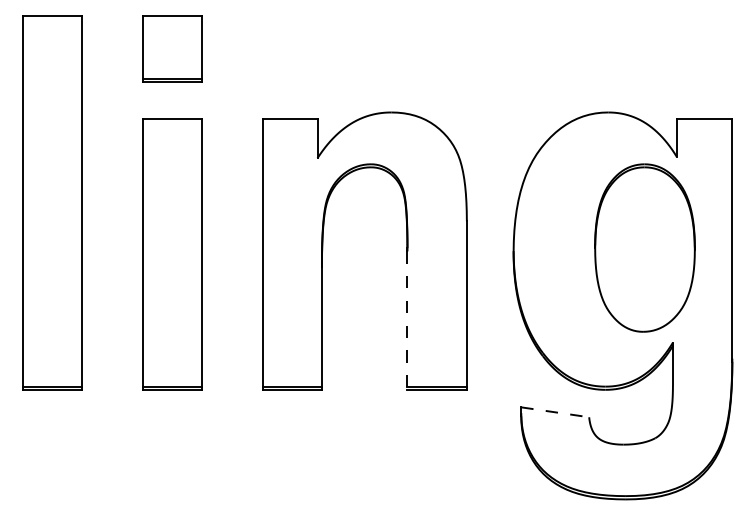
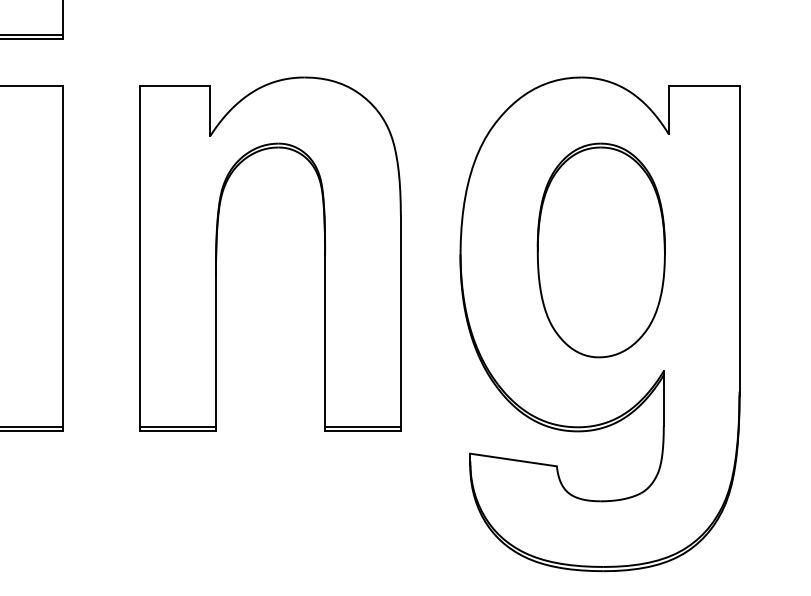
part: (644, 247) -> (600, 249), moved
line: (407, 321) -> (325, 344), dashed -> solid
line: (555, 412) -> (513, 460), dashed -> solid

